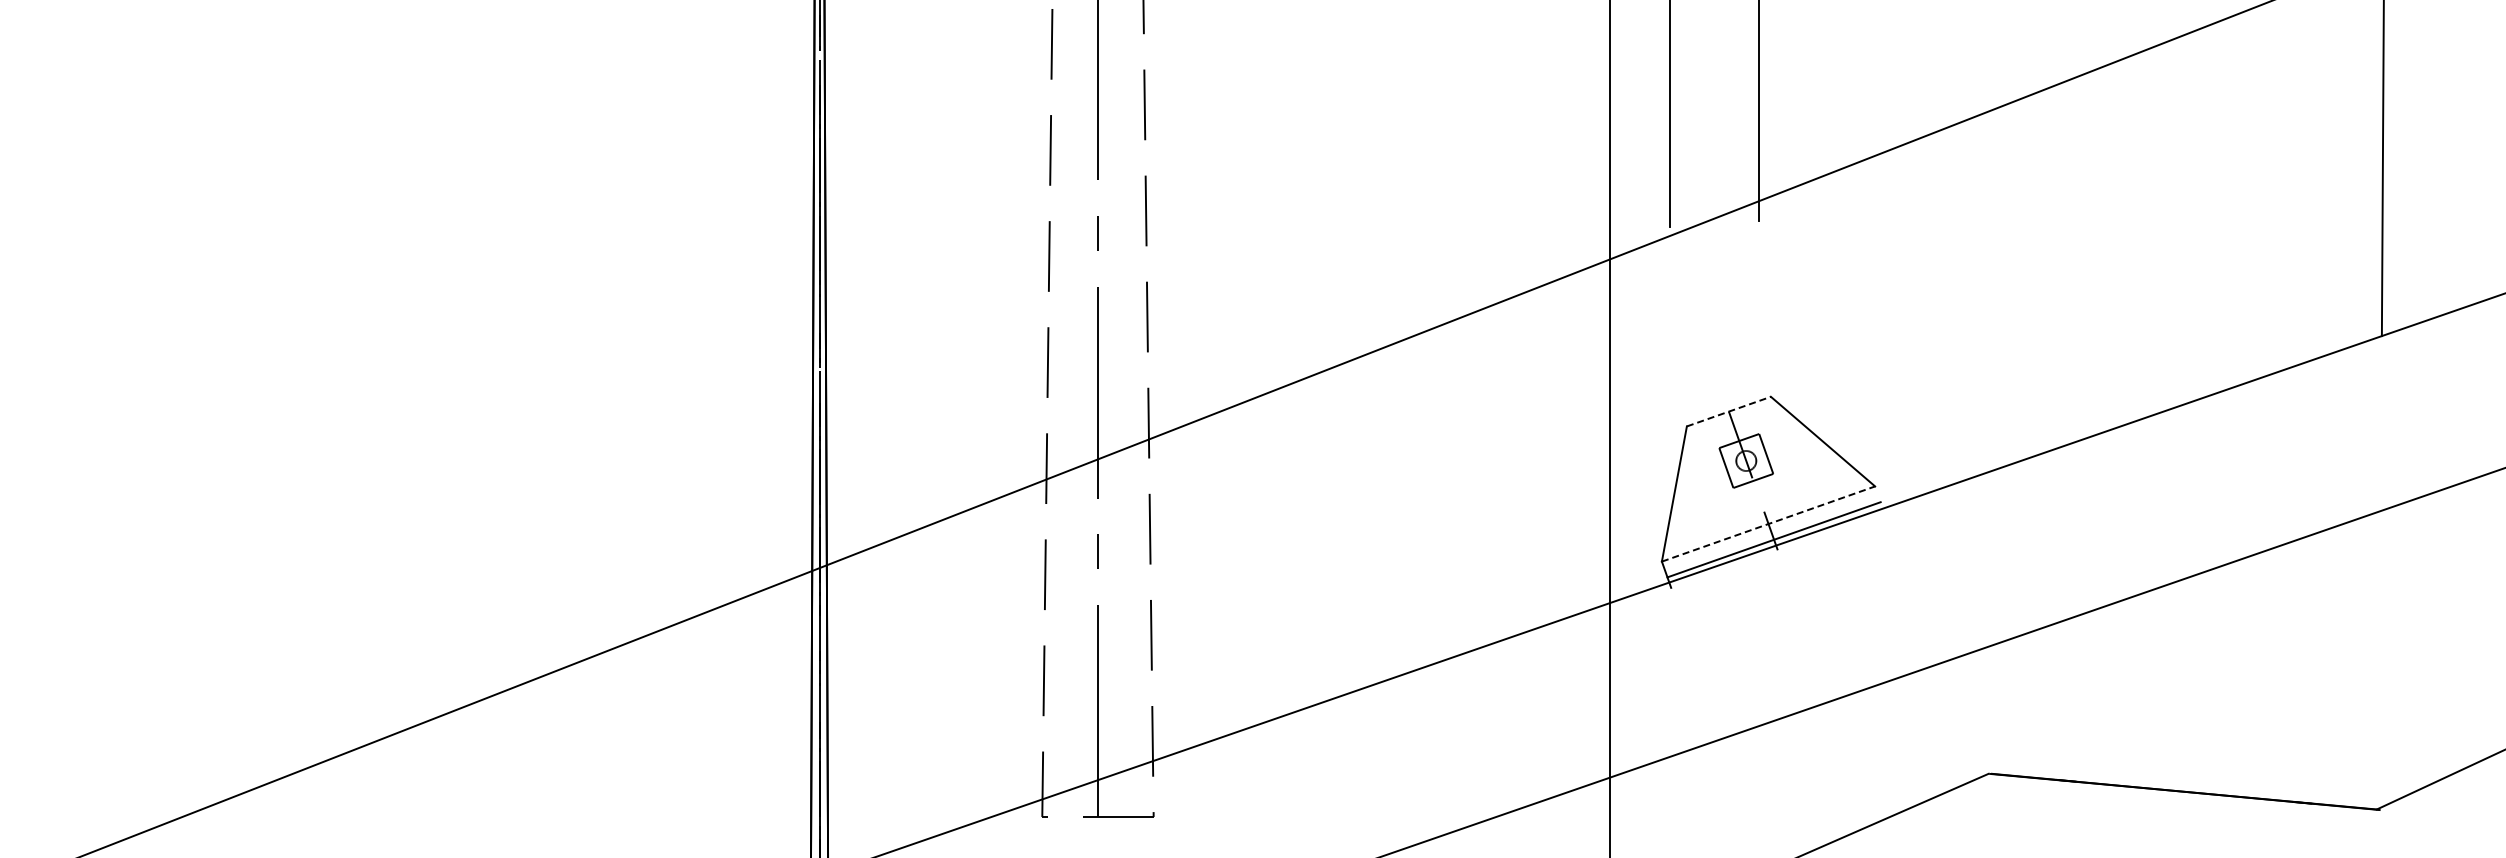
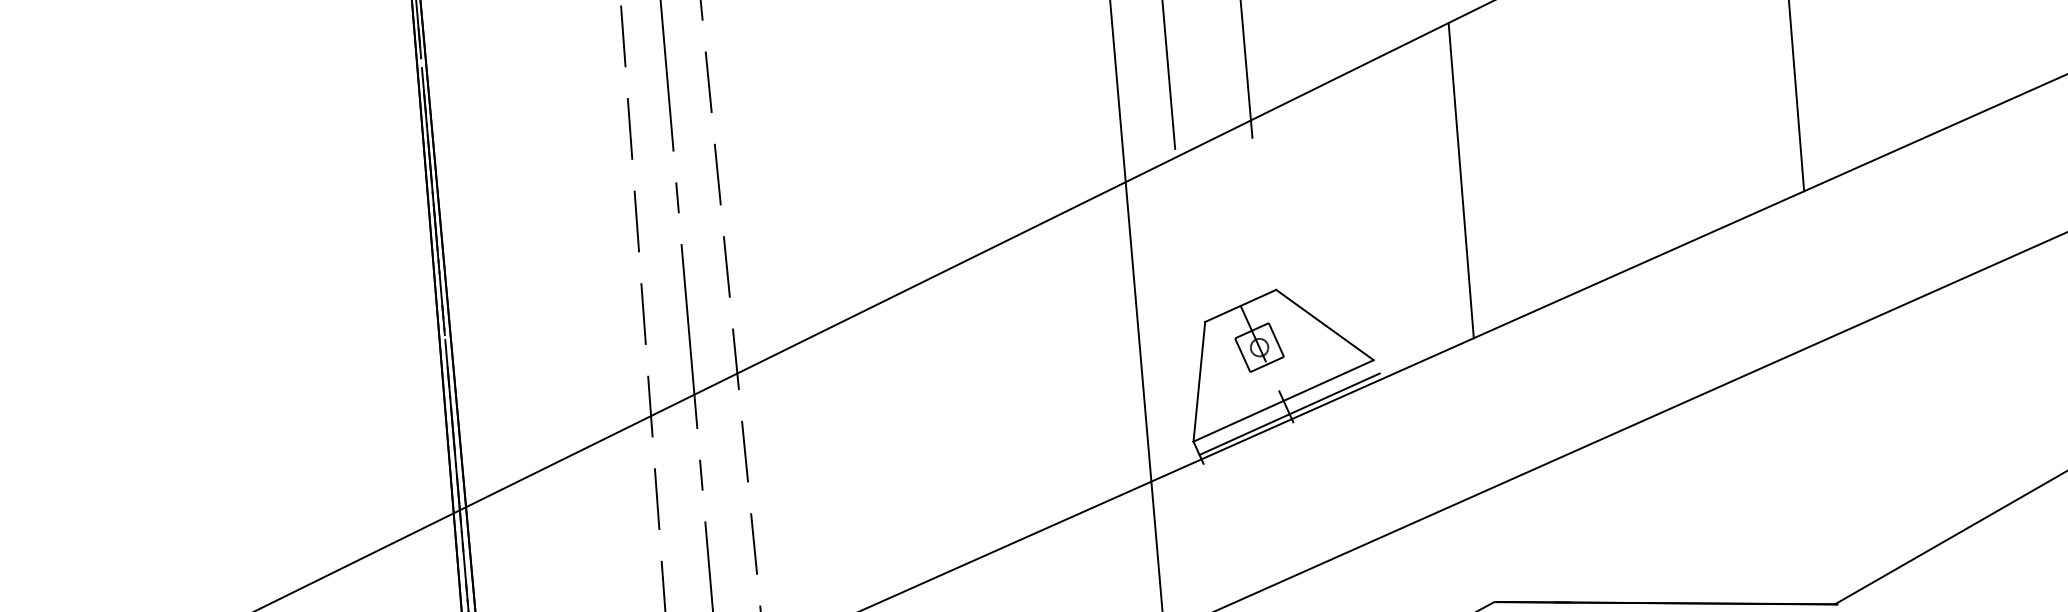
line: (1992, 290) -> (1461, 180), added
line: (1728, 411) -> (1240, 305), dashed -> solid
line: (1769, 523) -> (1284, 400), dashed -> solid

